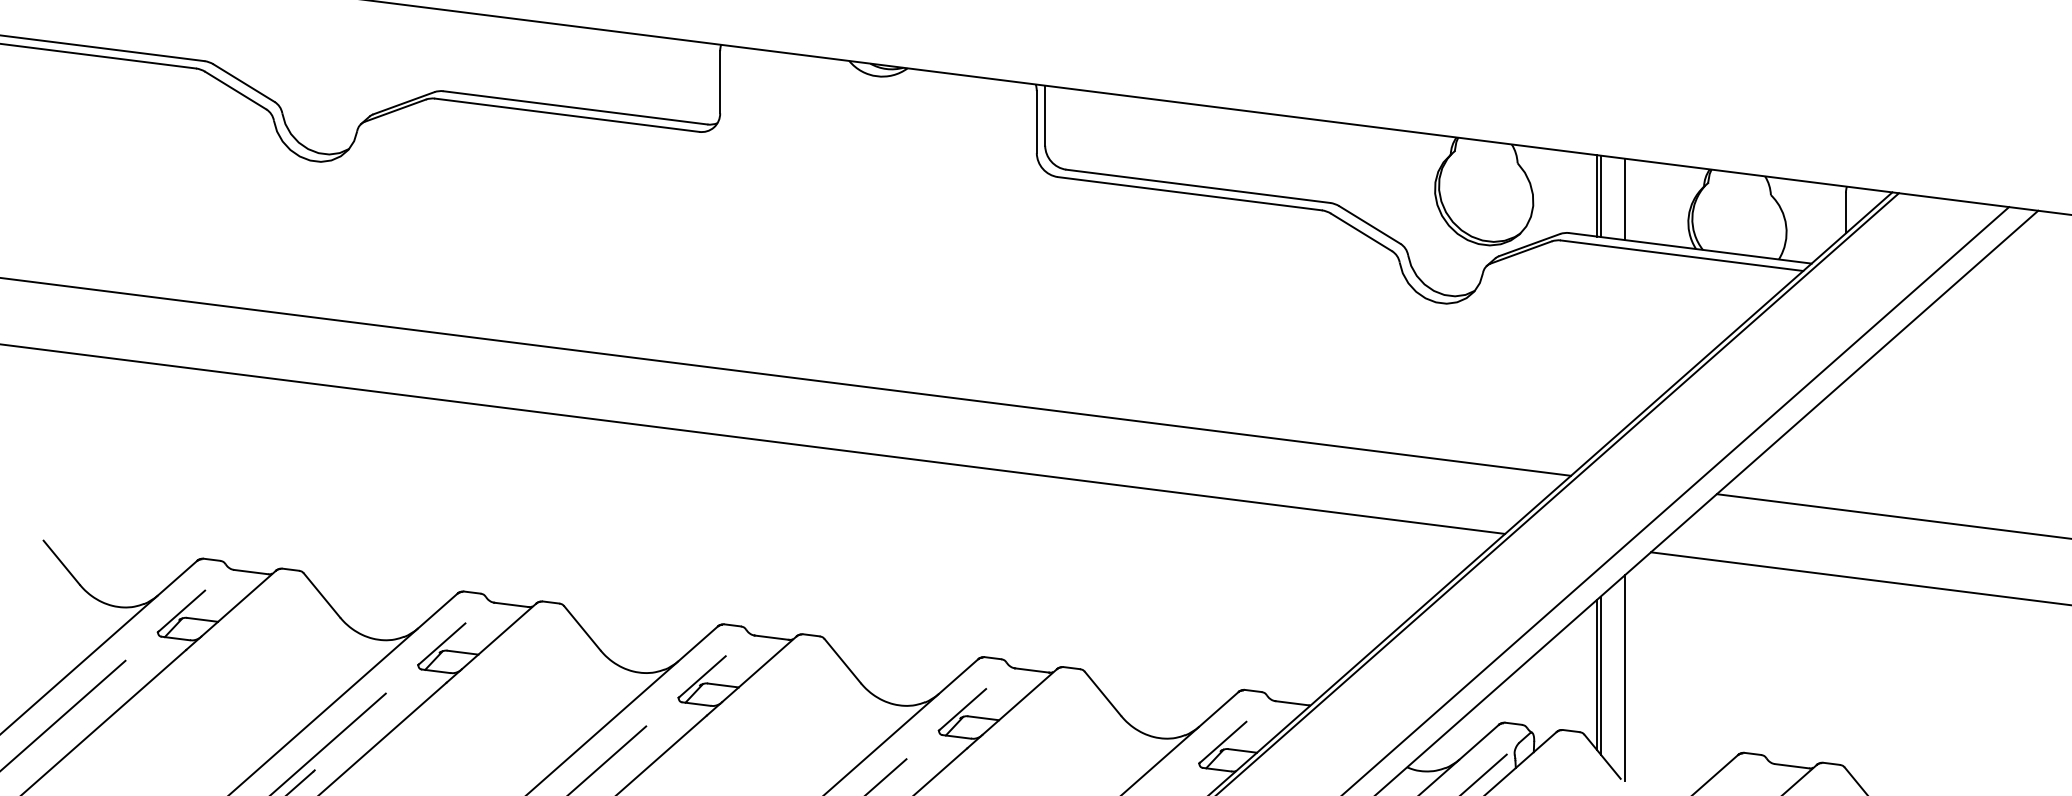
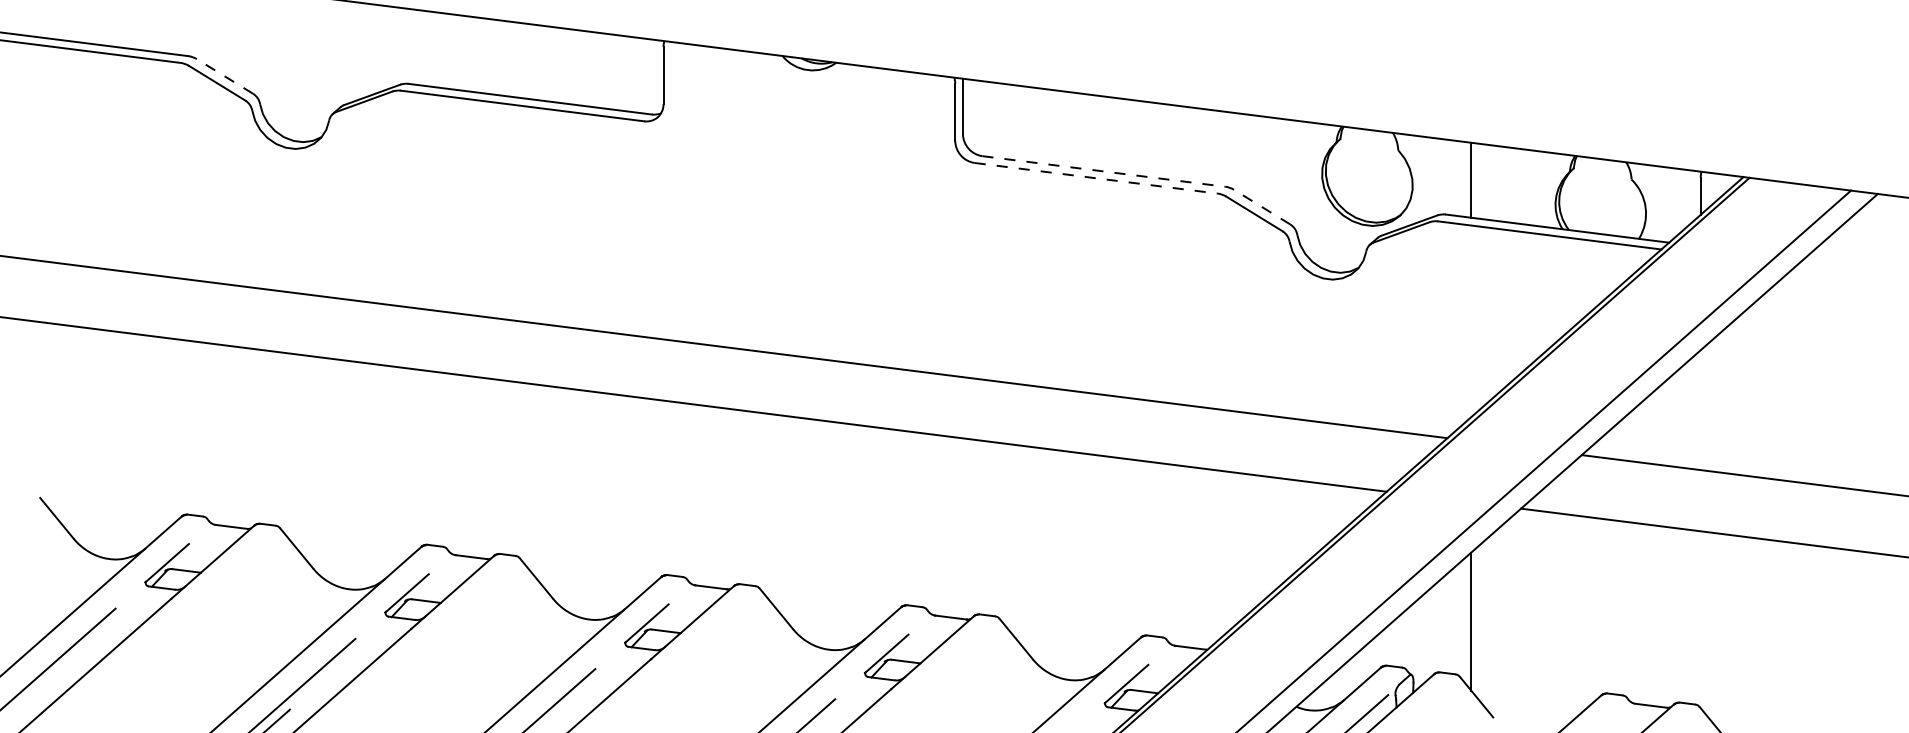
line: (243, 83) -> (224, 76), solid -> dashed
line: (1197, 186) -> (1103, 171), solid -> dashed
line: (1190, 193) -> (1096, 178), solid -> dashed
line: (1600, 196) -> (1474, 180), removed
line: (1625, 199) -> (1497, 183), removed
line: (1370, 225) -> (1262, 207), solid -> dashed
line: (1600, 675) -> (1474, 622), removed
line: (1625, 676) -> (1497, 623), removed

